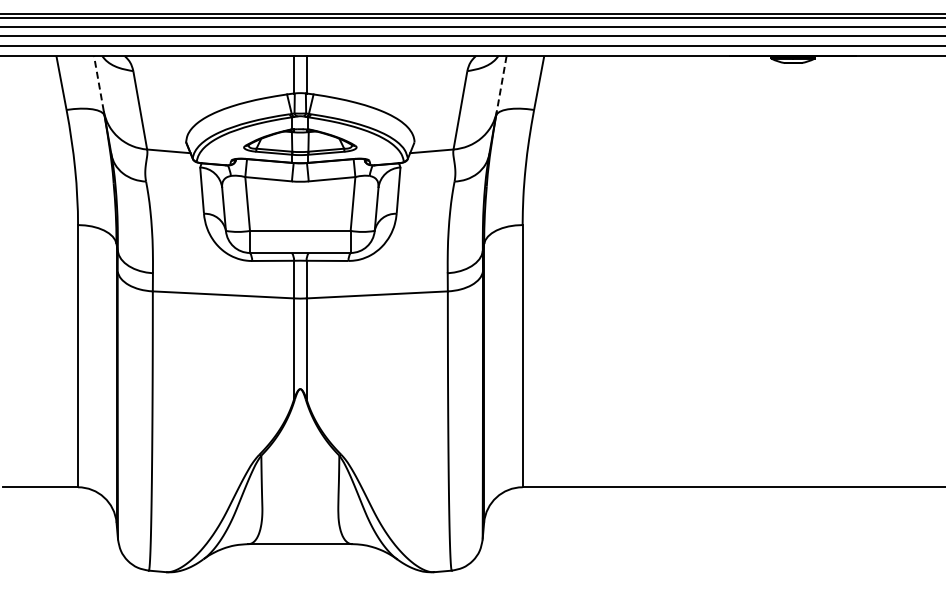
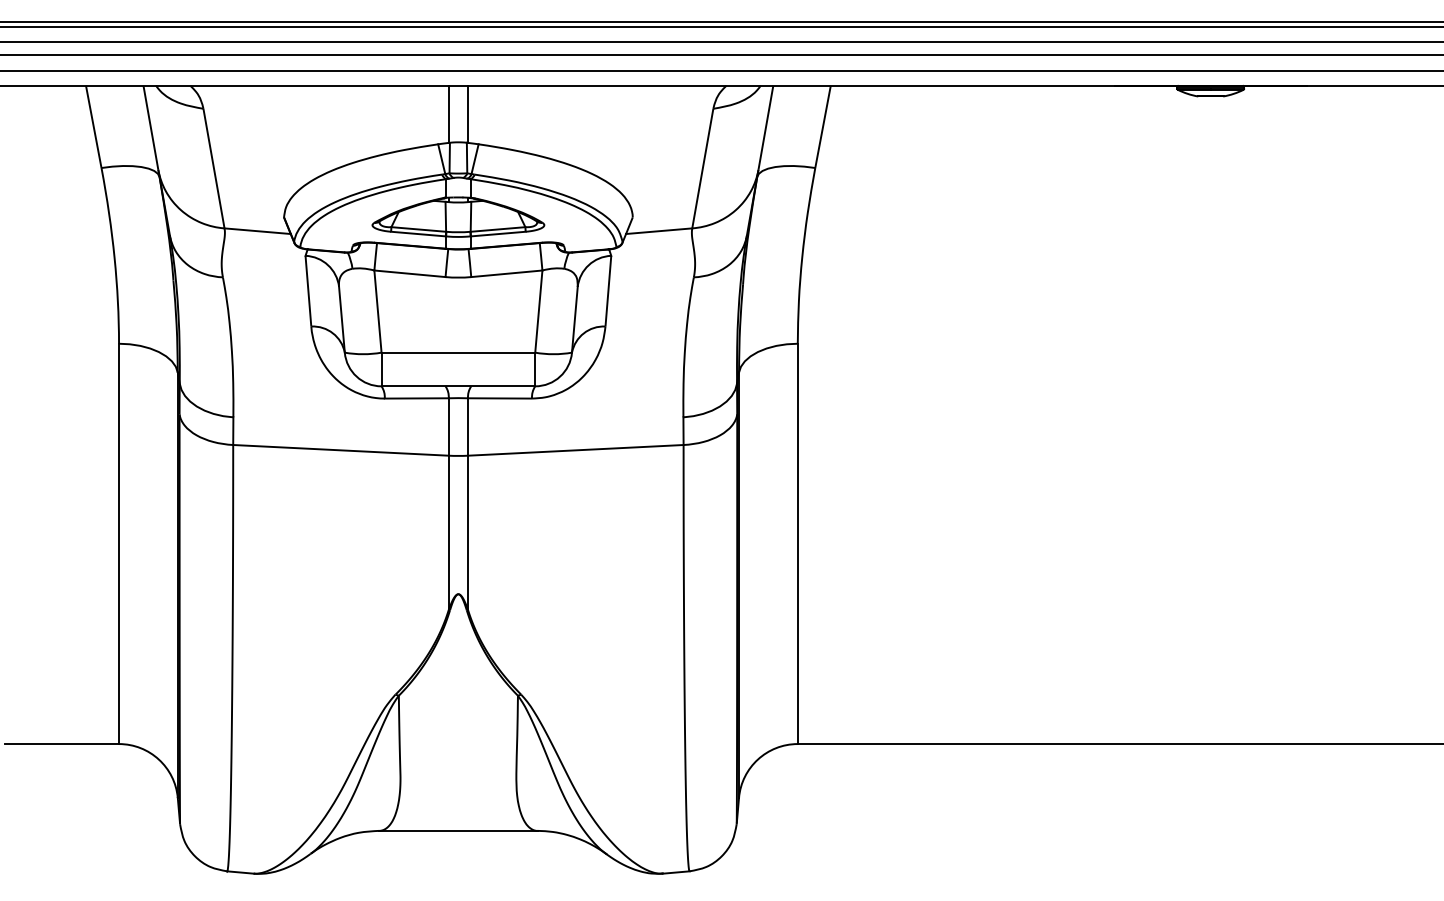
line: (98, 82) -> (150, 126), dashed -> solid
line: (501, 83) -> (765, 127), dashed -> solid

